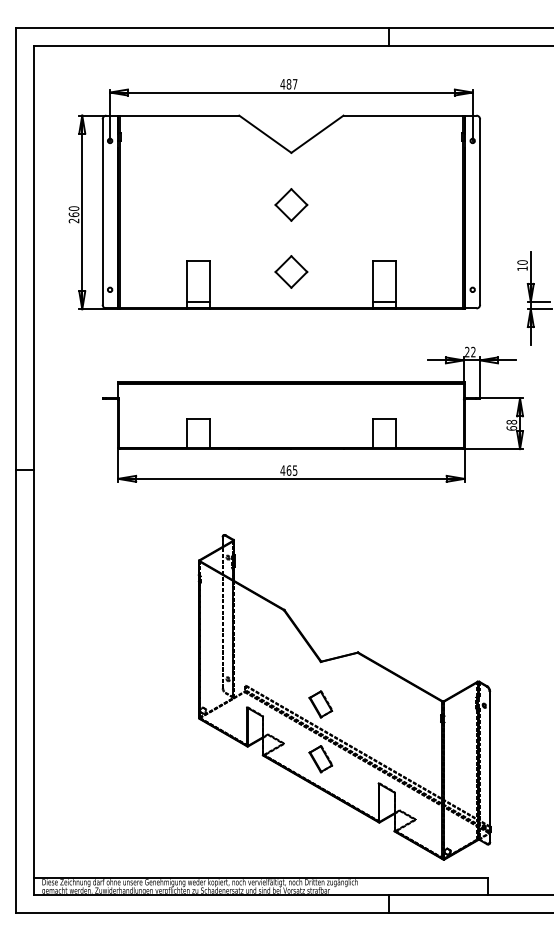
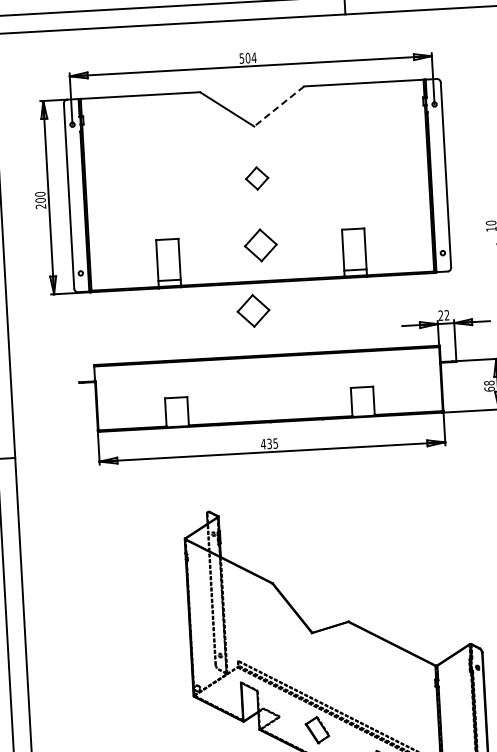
text: (288, 84) -> (247, 58), 487 -> 504
line: (317, 134) -> (279, 106), solid -> dashed
part: (291, 204) -> (257, 178), size x0.7
text: (73, 214) -> (40, 200), 260 -> 200
part: (280, 336) -> (253, 310), added
text: (288, 470) -> (269, 443), 465 -> 435
part: (320, 704) -> (314, 675), removed

